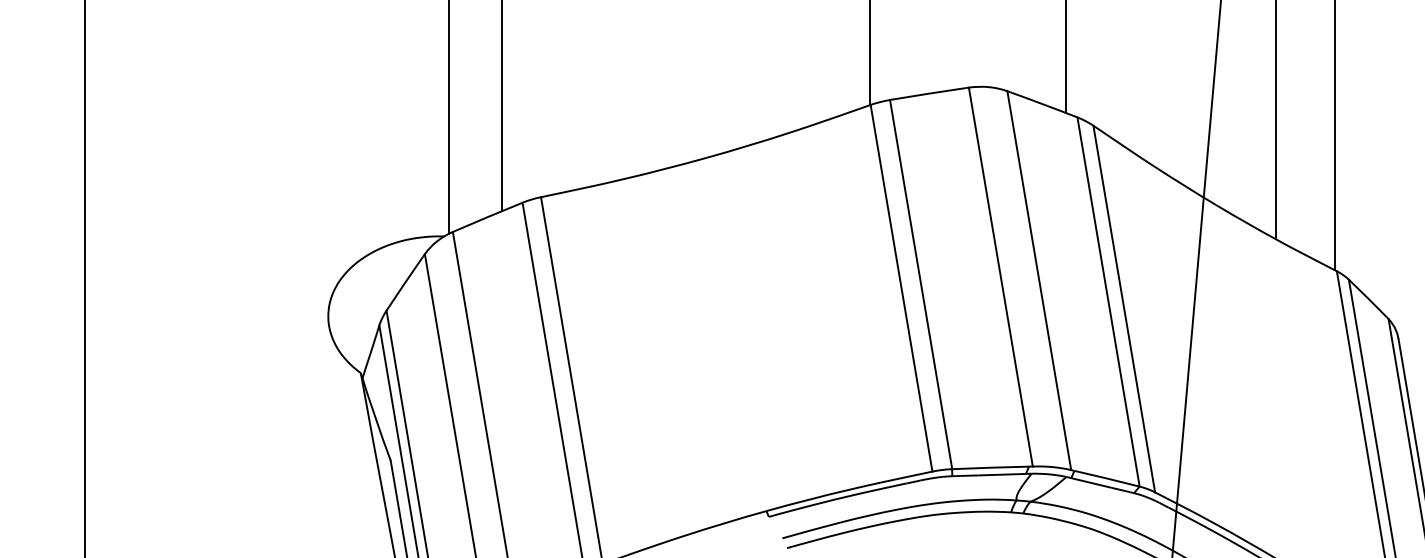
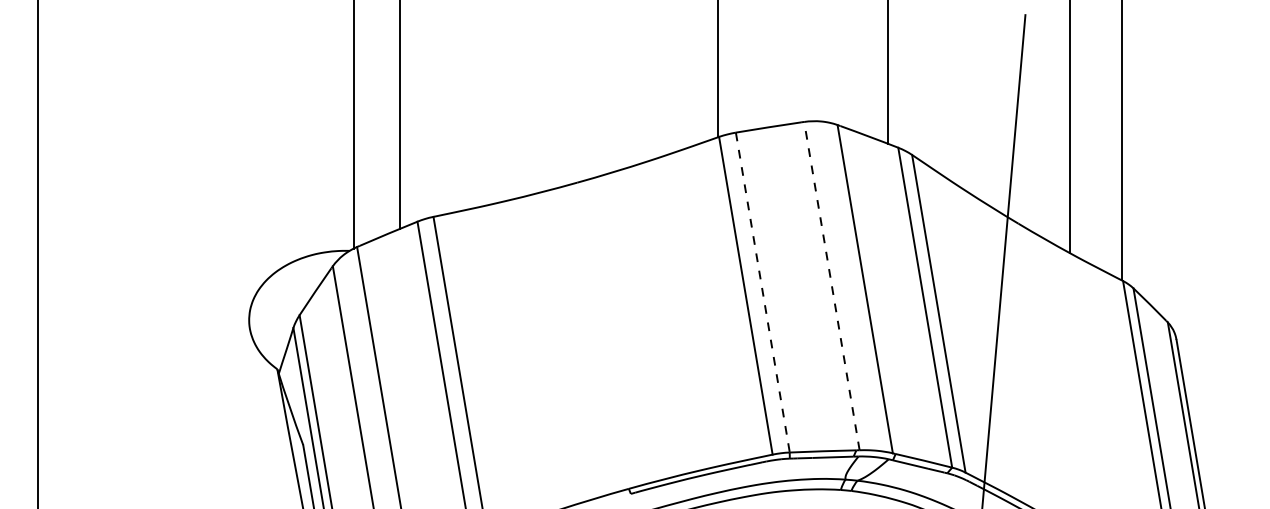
line: (1000, 276) -> (831, 285), solid -> dashed
line: (920, 285) -> (762, 293), solid -> dashed

